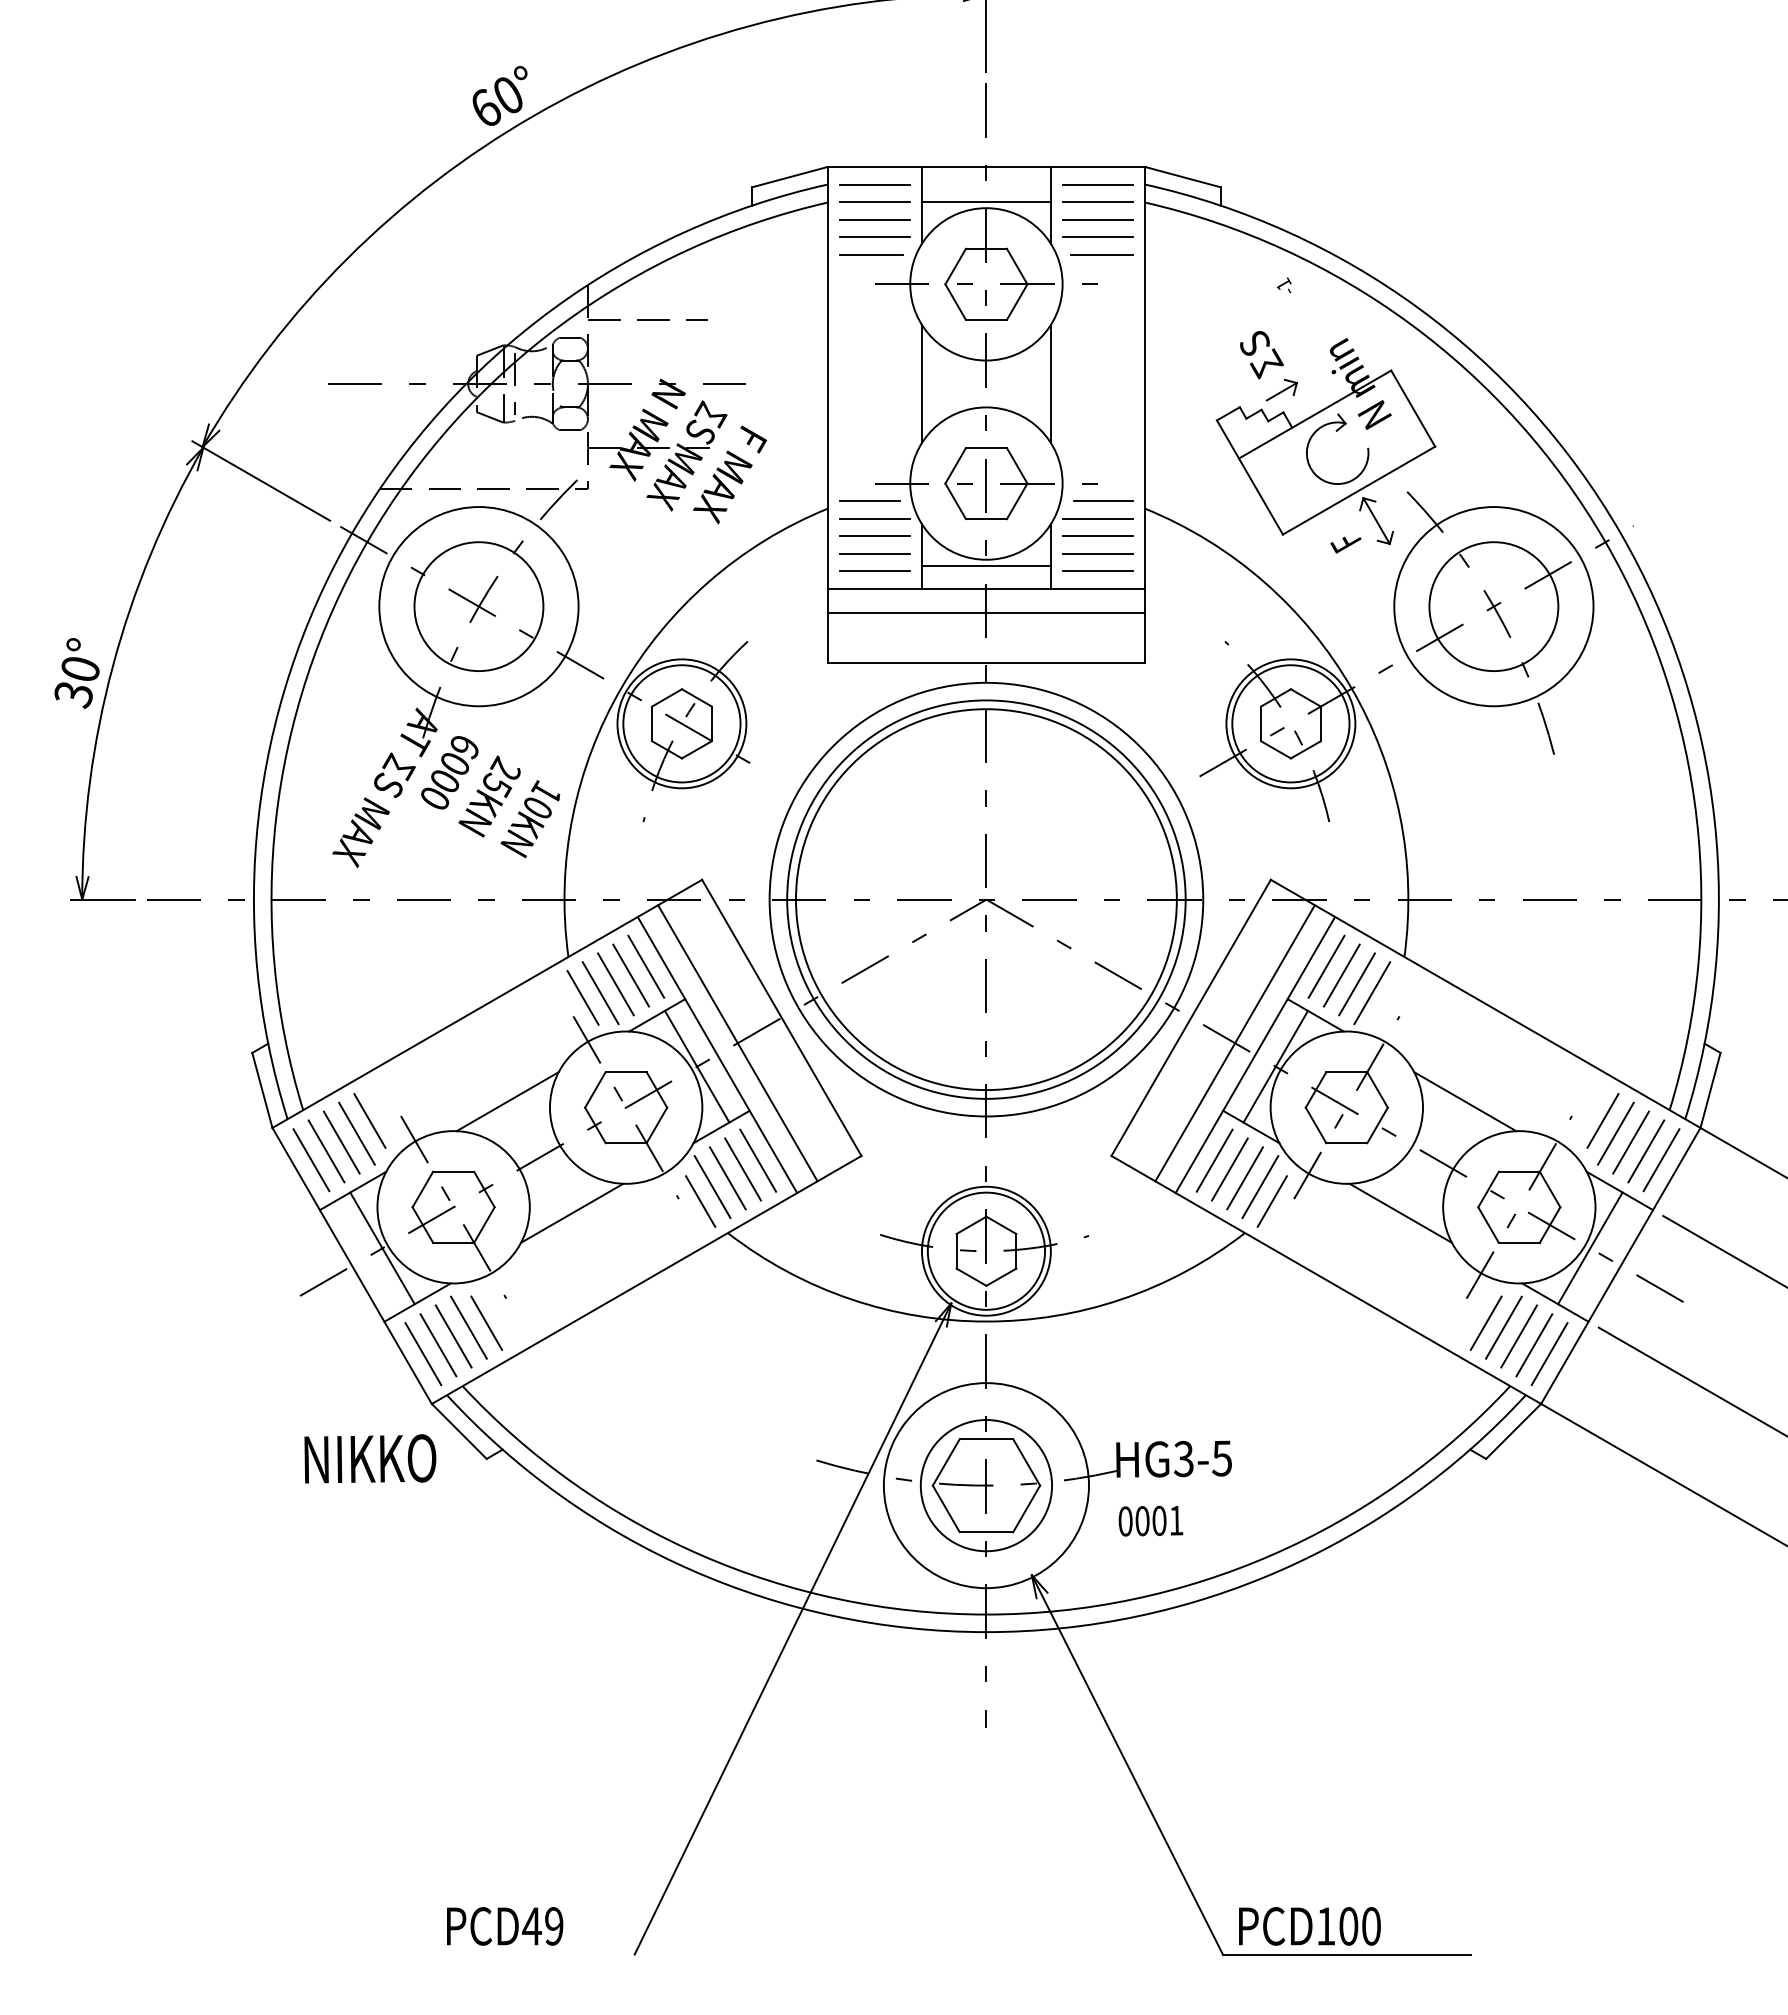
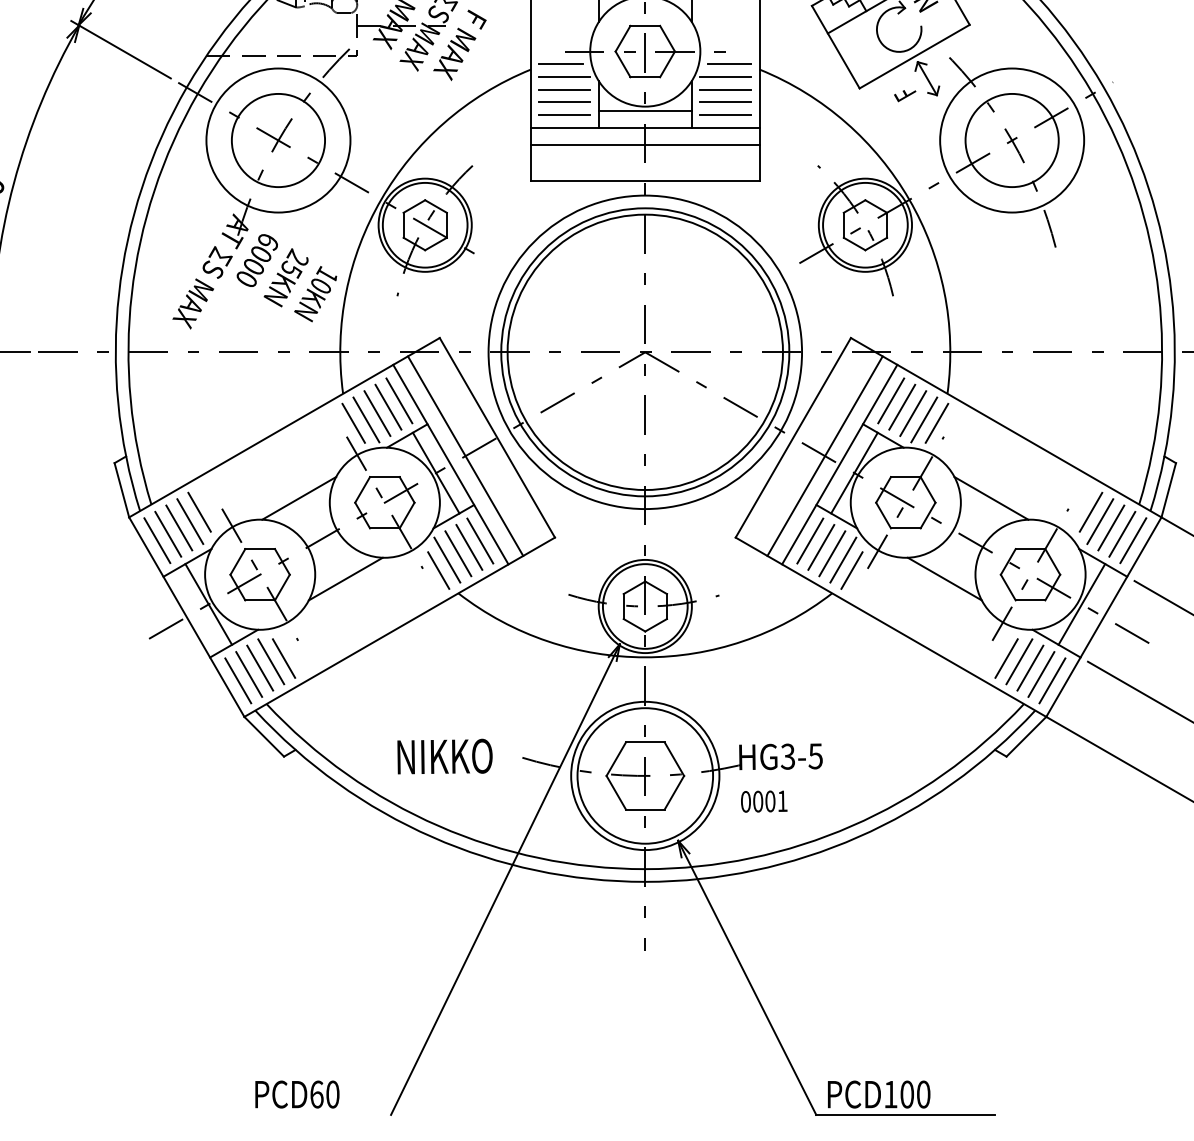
line: (1389, 997) -> (936, 423), added
text: (370, 1458) -> (445, 756), moved
circle: (986, 1485) -> (645, 775), size x1.43
text: (542, 1926) -> (324, 1094), PCD49 -> PCD60

